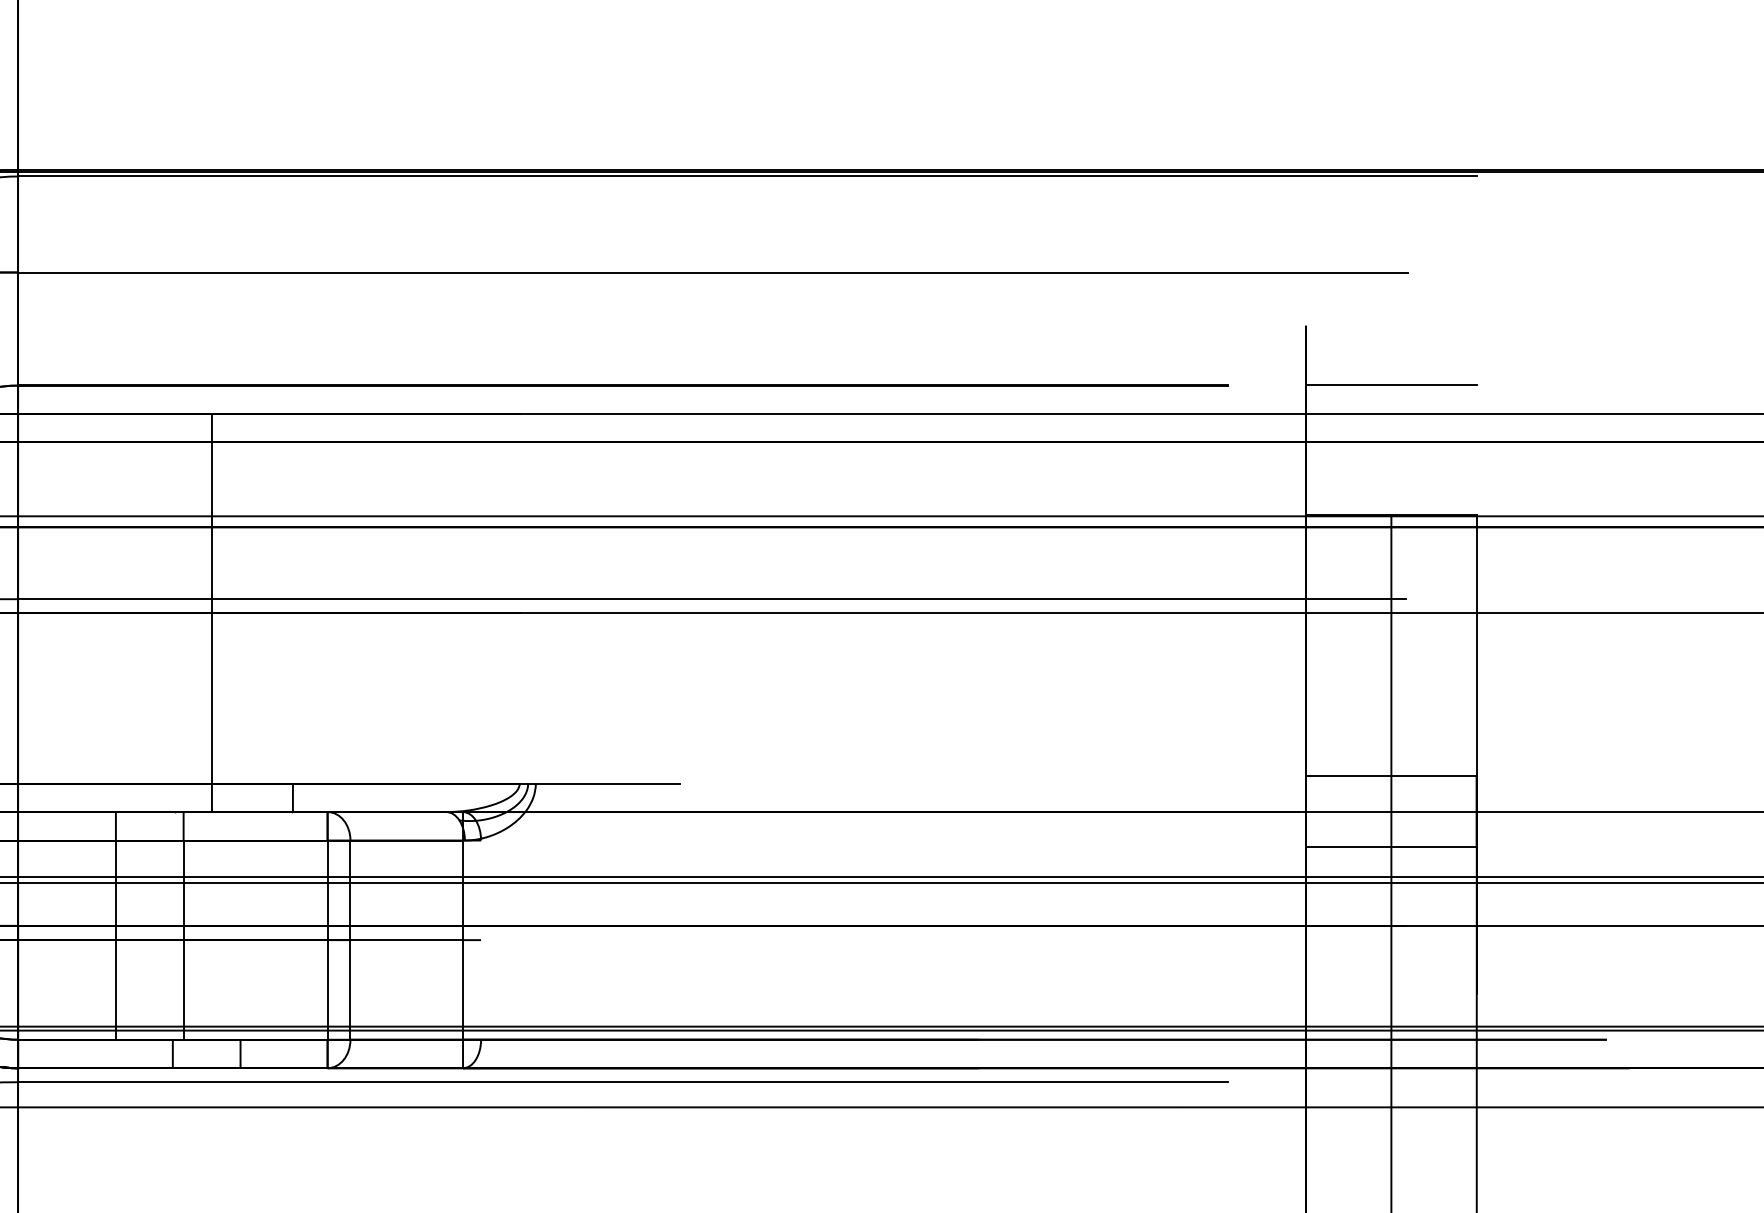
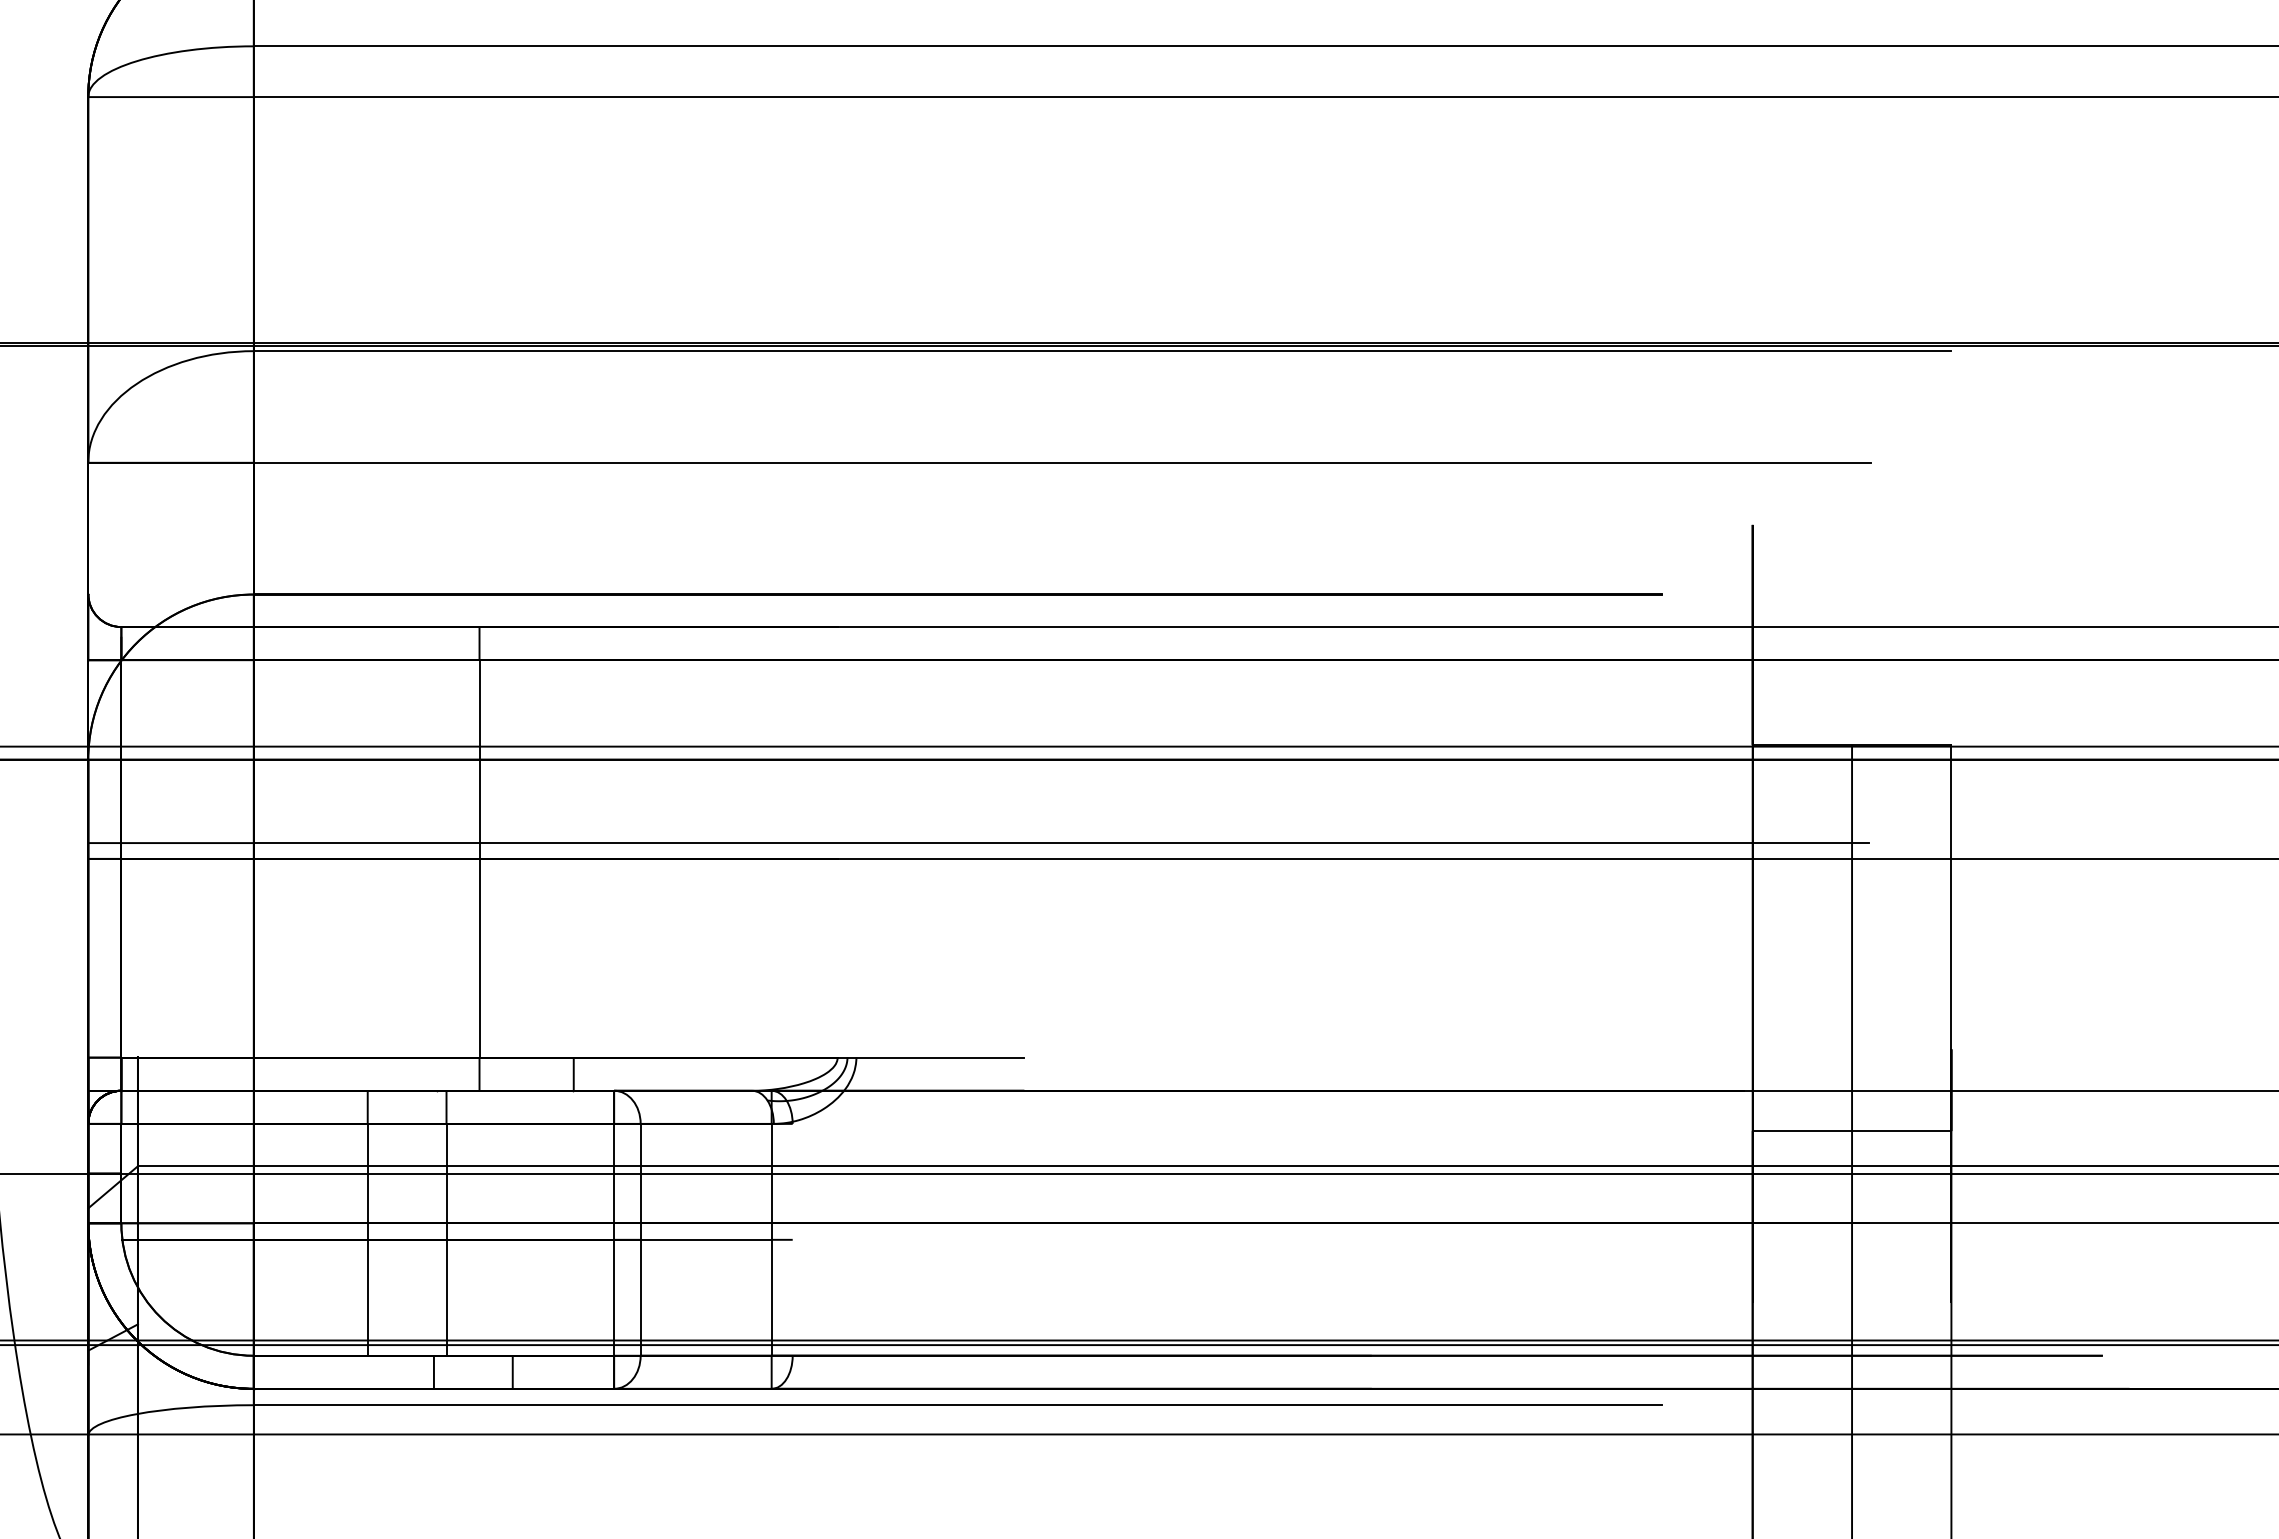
line: (1390, 384) -> (1851, 593), removed
line: (1390, 776) -> (1851, 1049), removed

